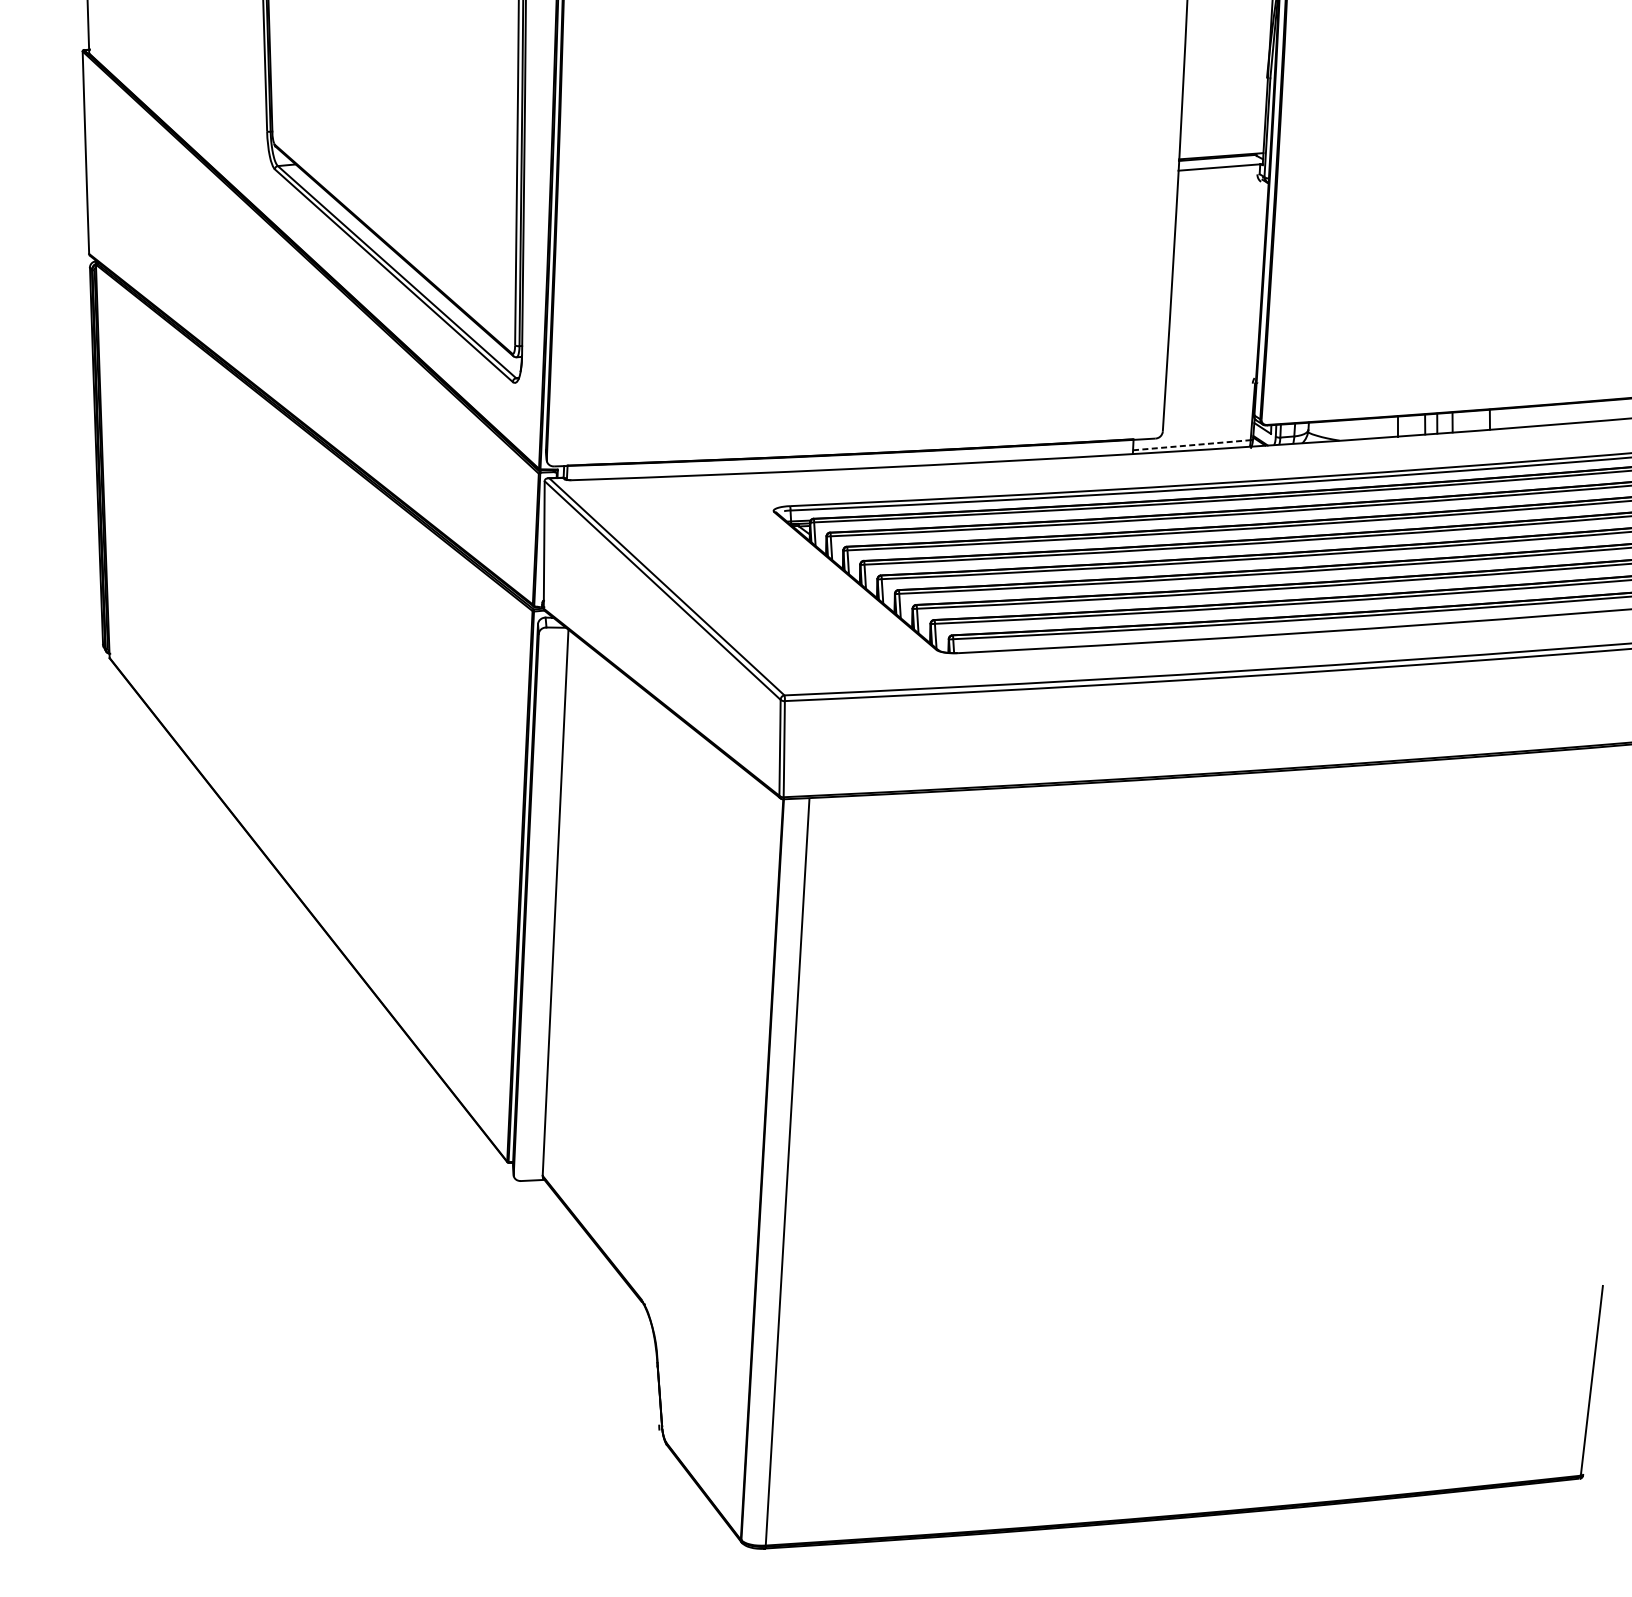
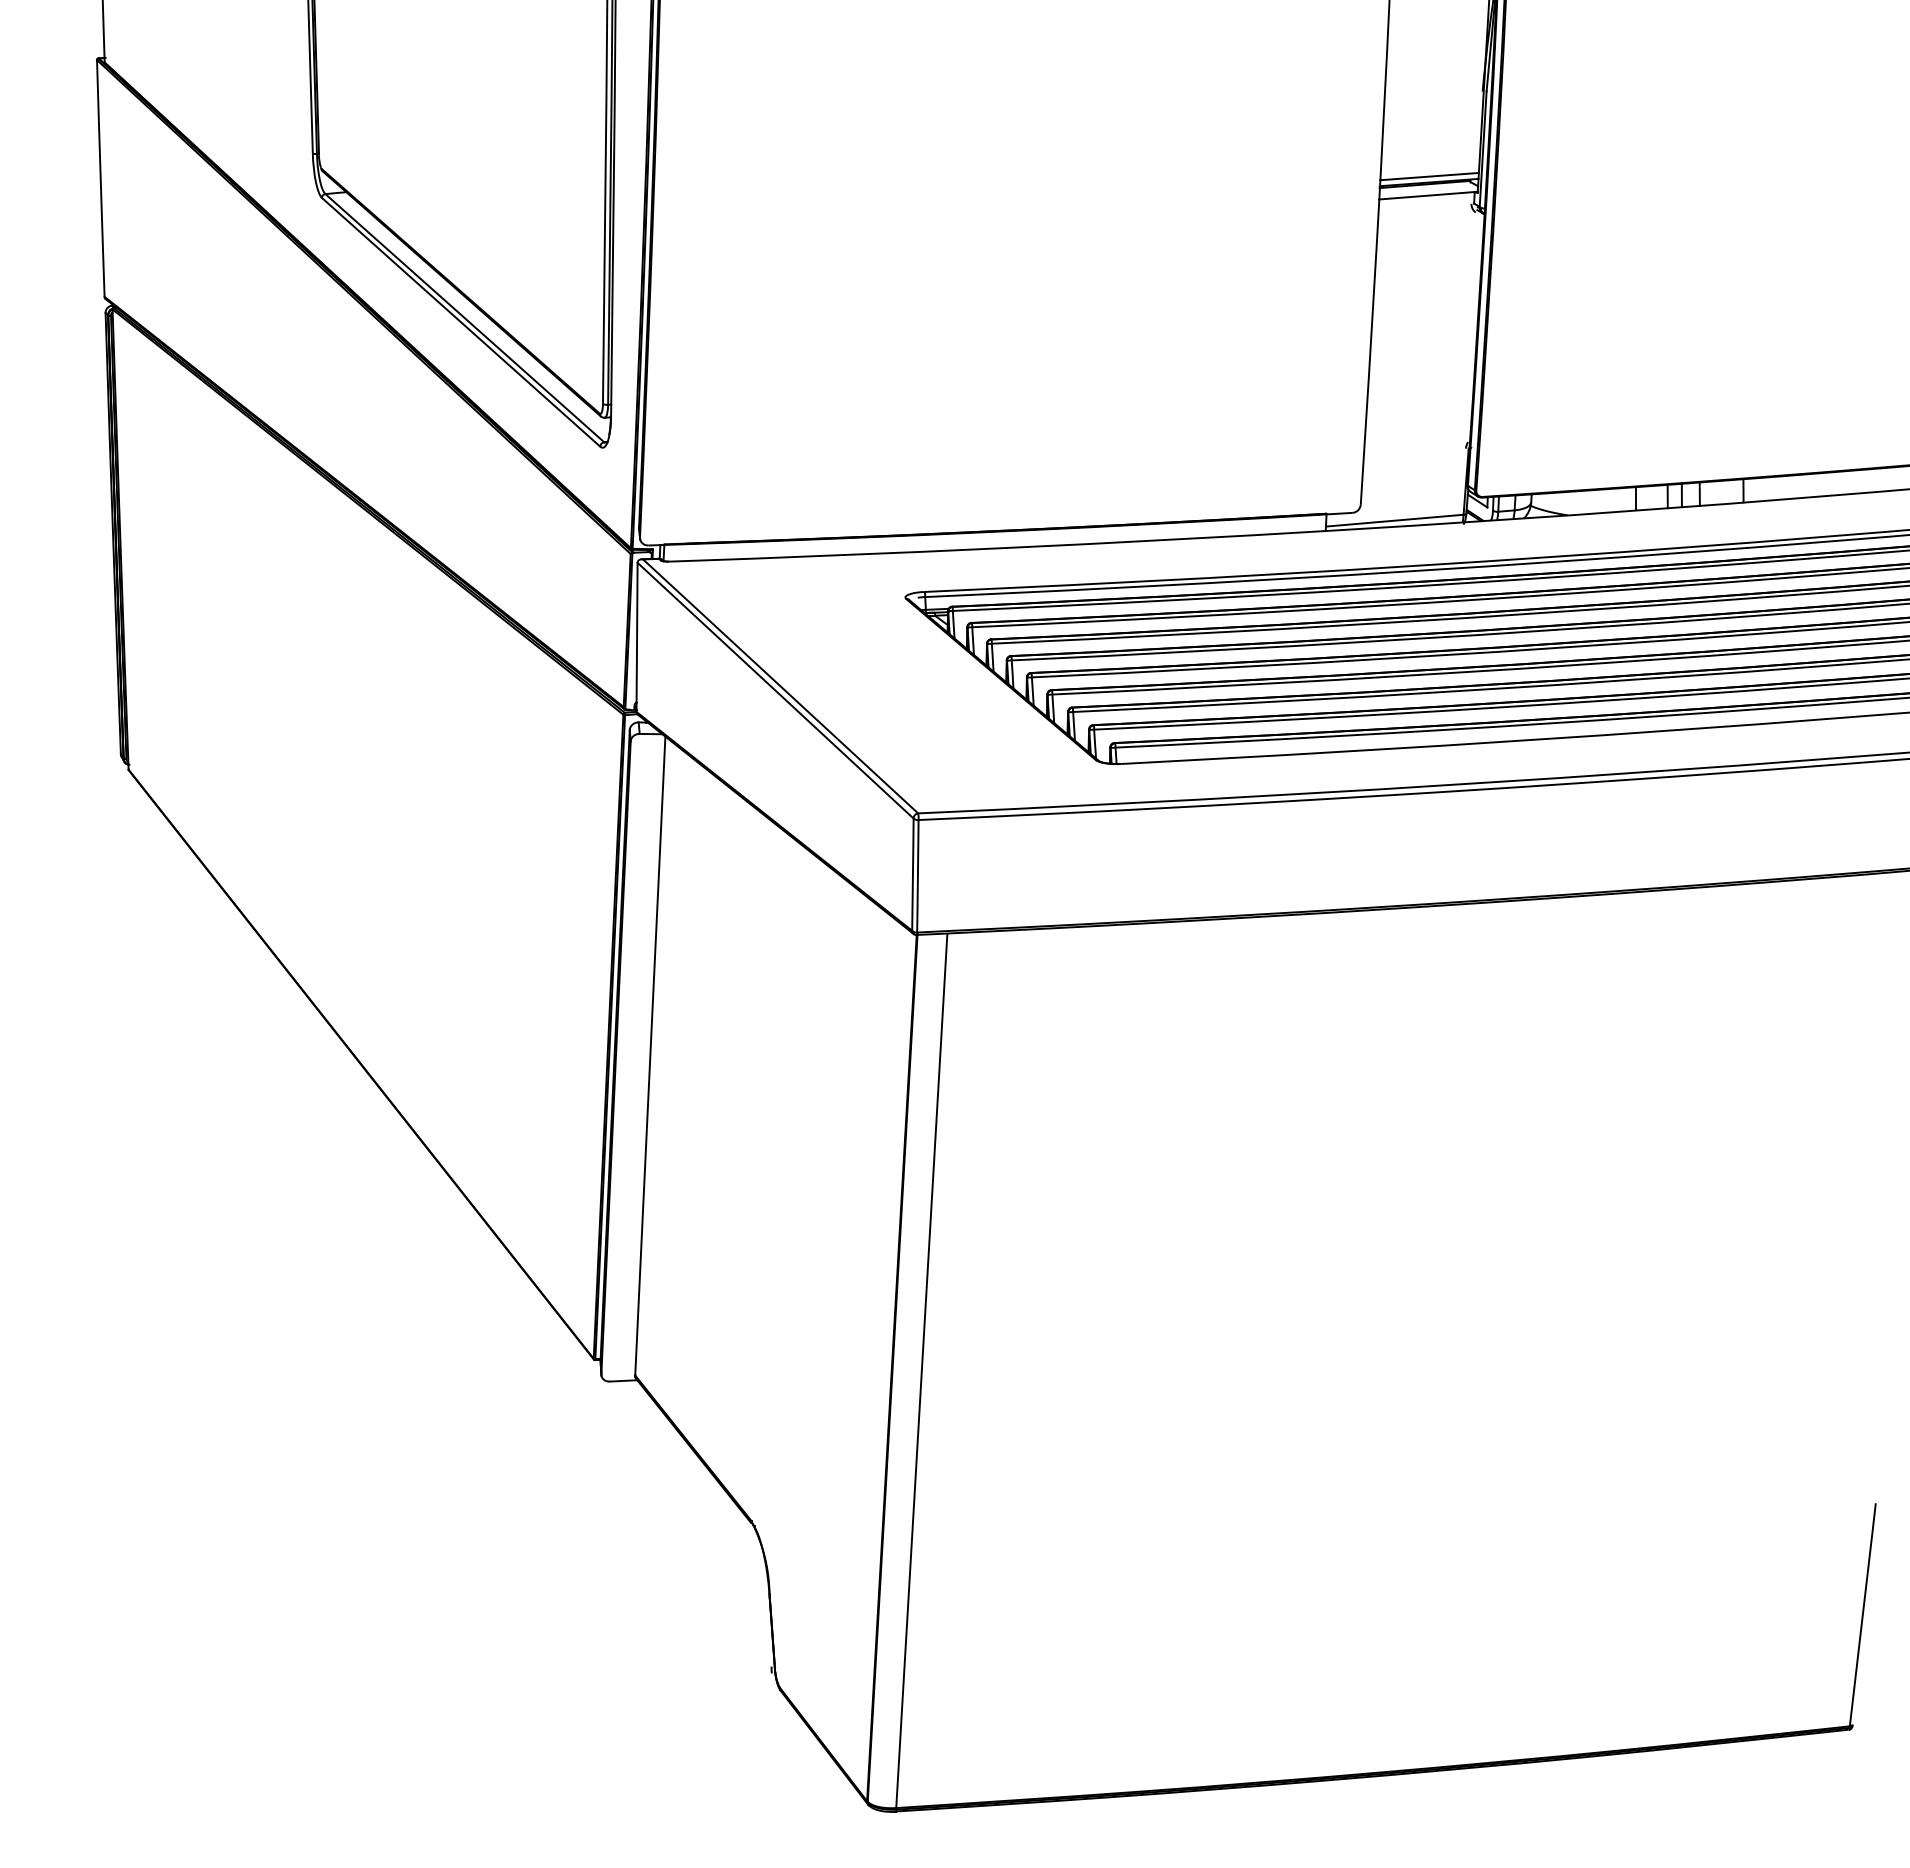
line: (1221, 151) -> (1429, 176), added
line: (1192, 445) -> (1395, 520), dashed -> solid

